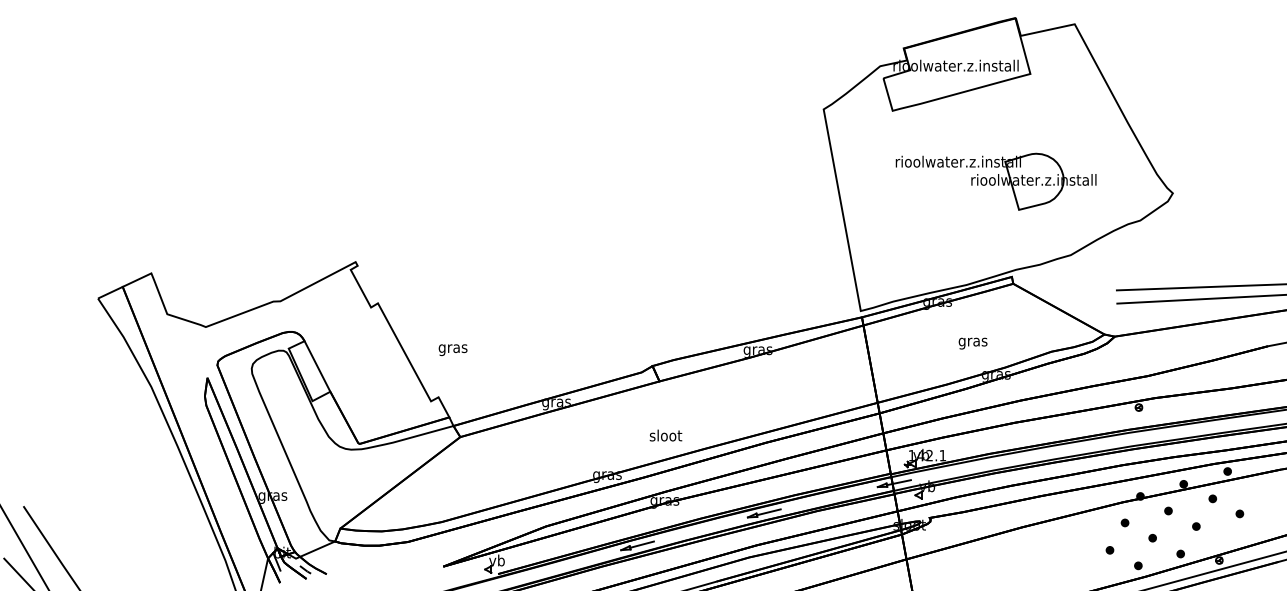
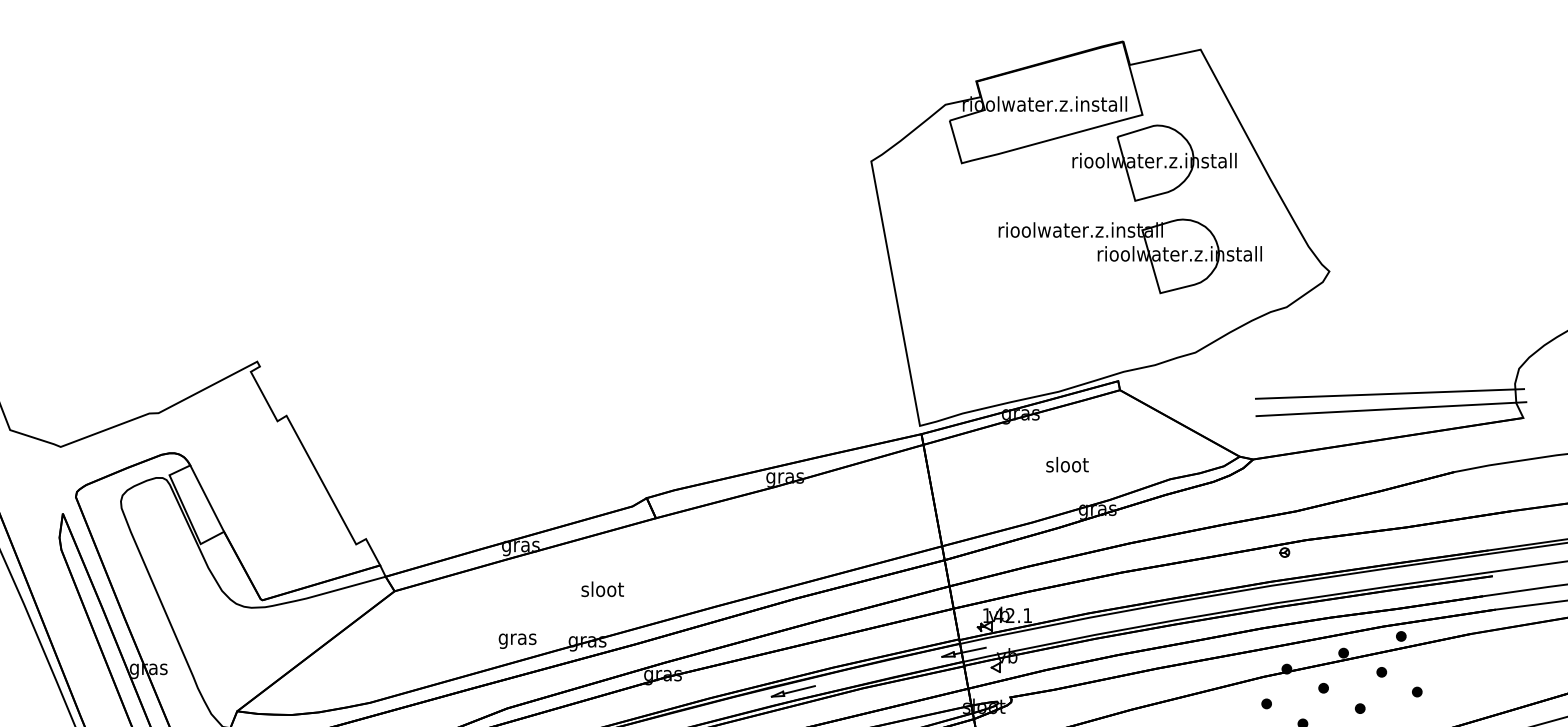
part: (1039, 110) -> (1154, 162), added
part: (995, 181) -> (1129, 255), moved
text: (973, 341) -> (1067, 465), gras -> sloot
text: (452, 350) -> (516, 641), moved
text: (665, 435) -> (602, 589), moved

